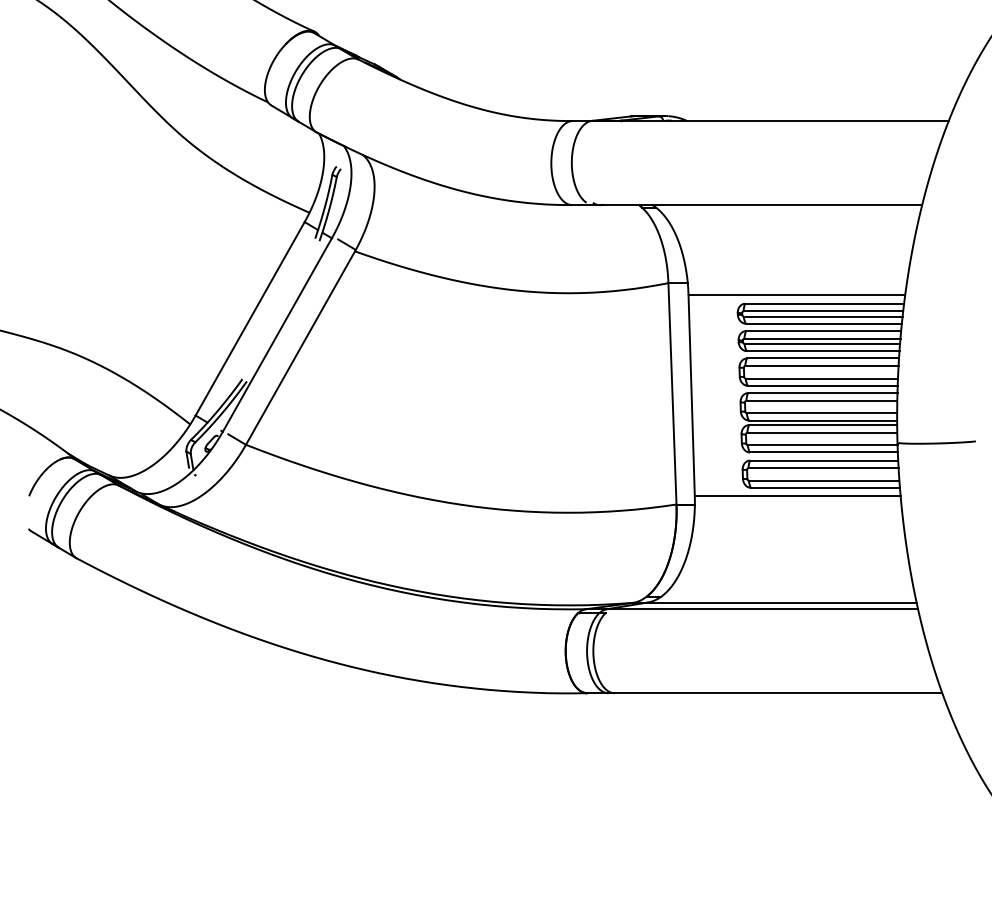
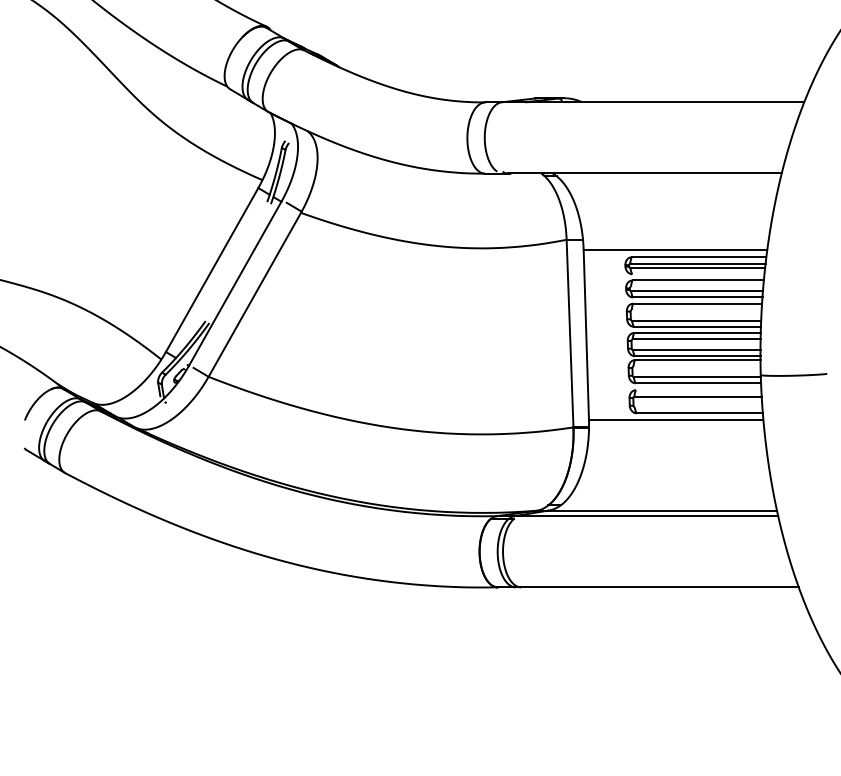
line: (823, 323) -> (698, 274), removed
line: (822, 338) -> (697, 286), removed
line: (821, 366) -> (696, 310), removed
line: (822, 432) -> (697, 366), removed
line: (824, 460) -> (698, 390), removed
line: (824, 480) -> (698, 407), removed

